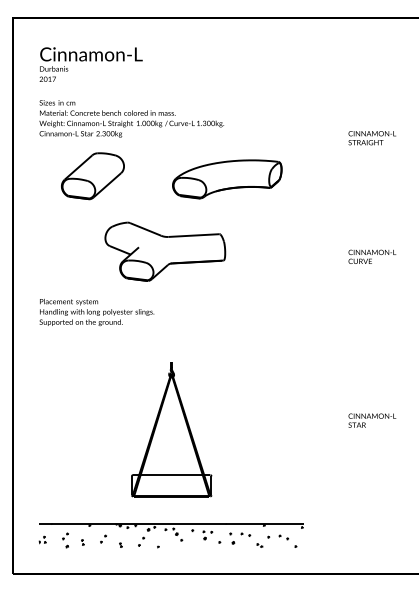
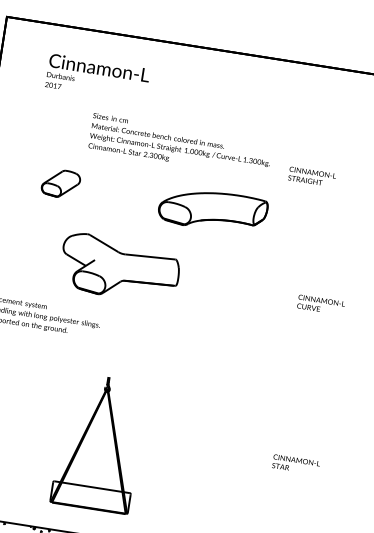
text: (90, 64) -> (97, 77), moved
text: (131, 118) -> (180, 144), moved
text: (371, 138) -> (311, 177), moved
part: (92, 176) -> (60, 183), size x0.6
part: (227, 179) -> (213, 210), moved

